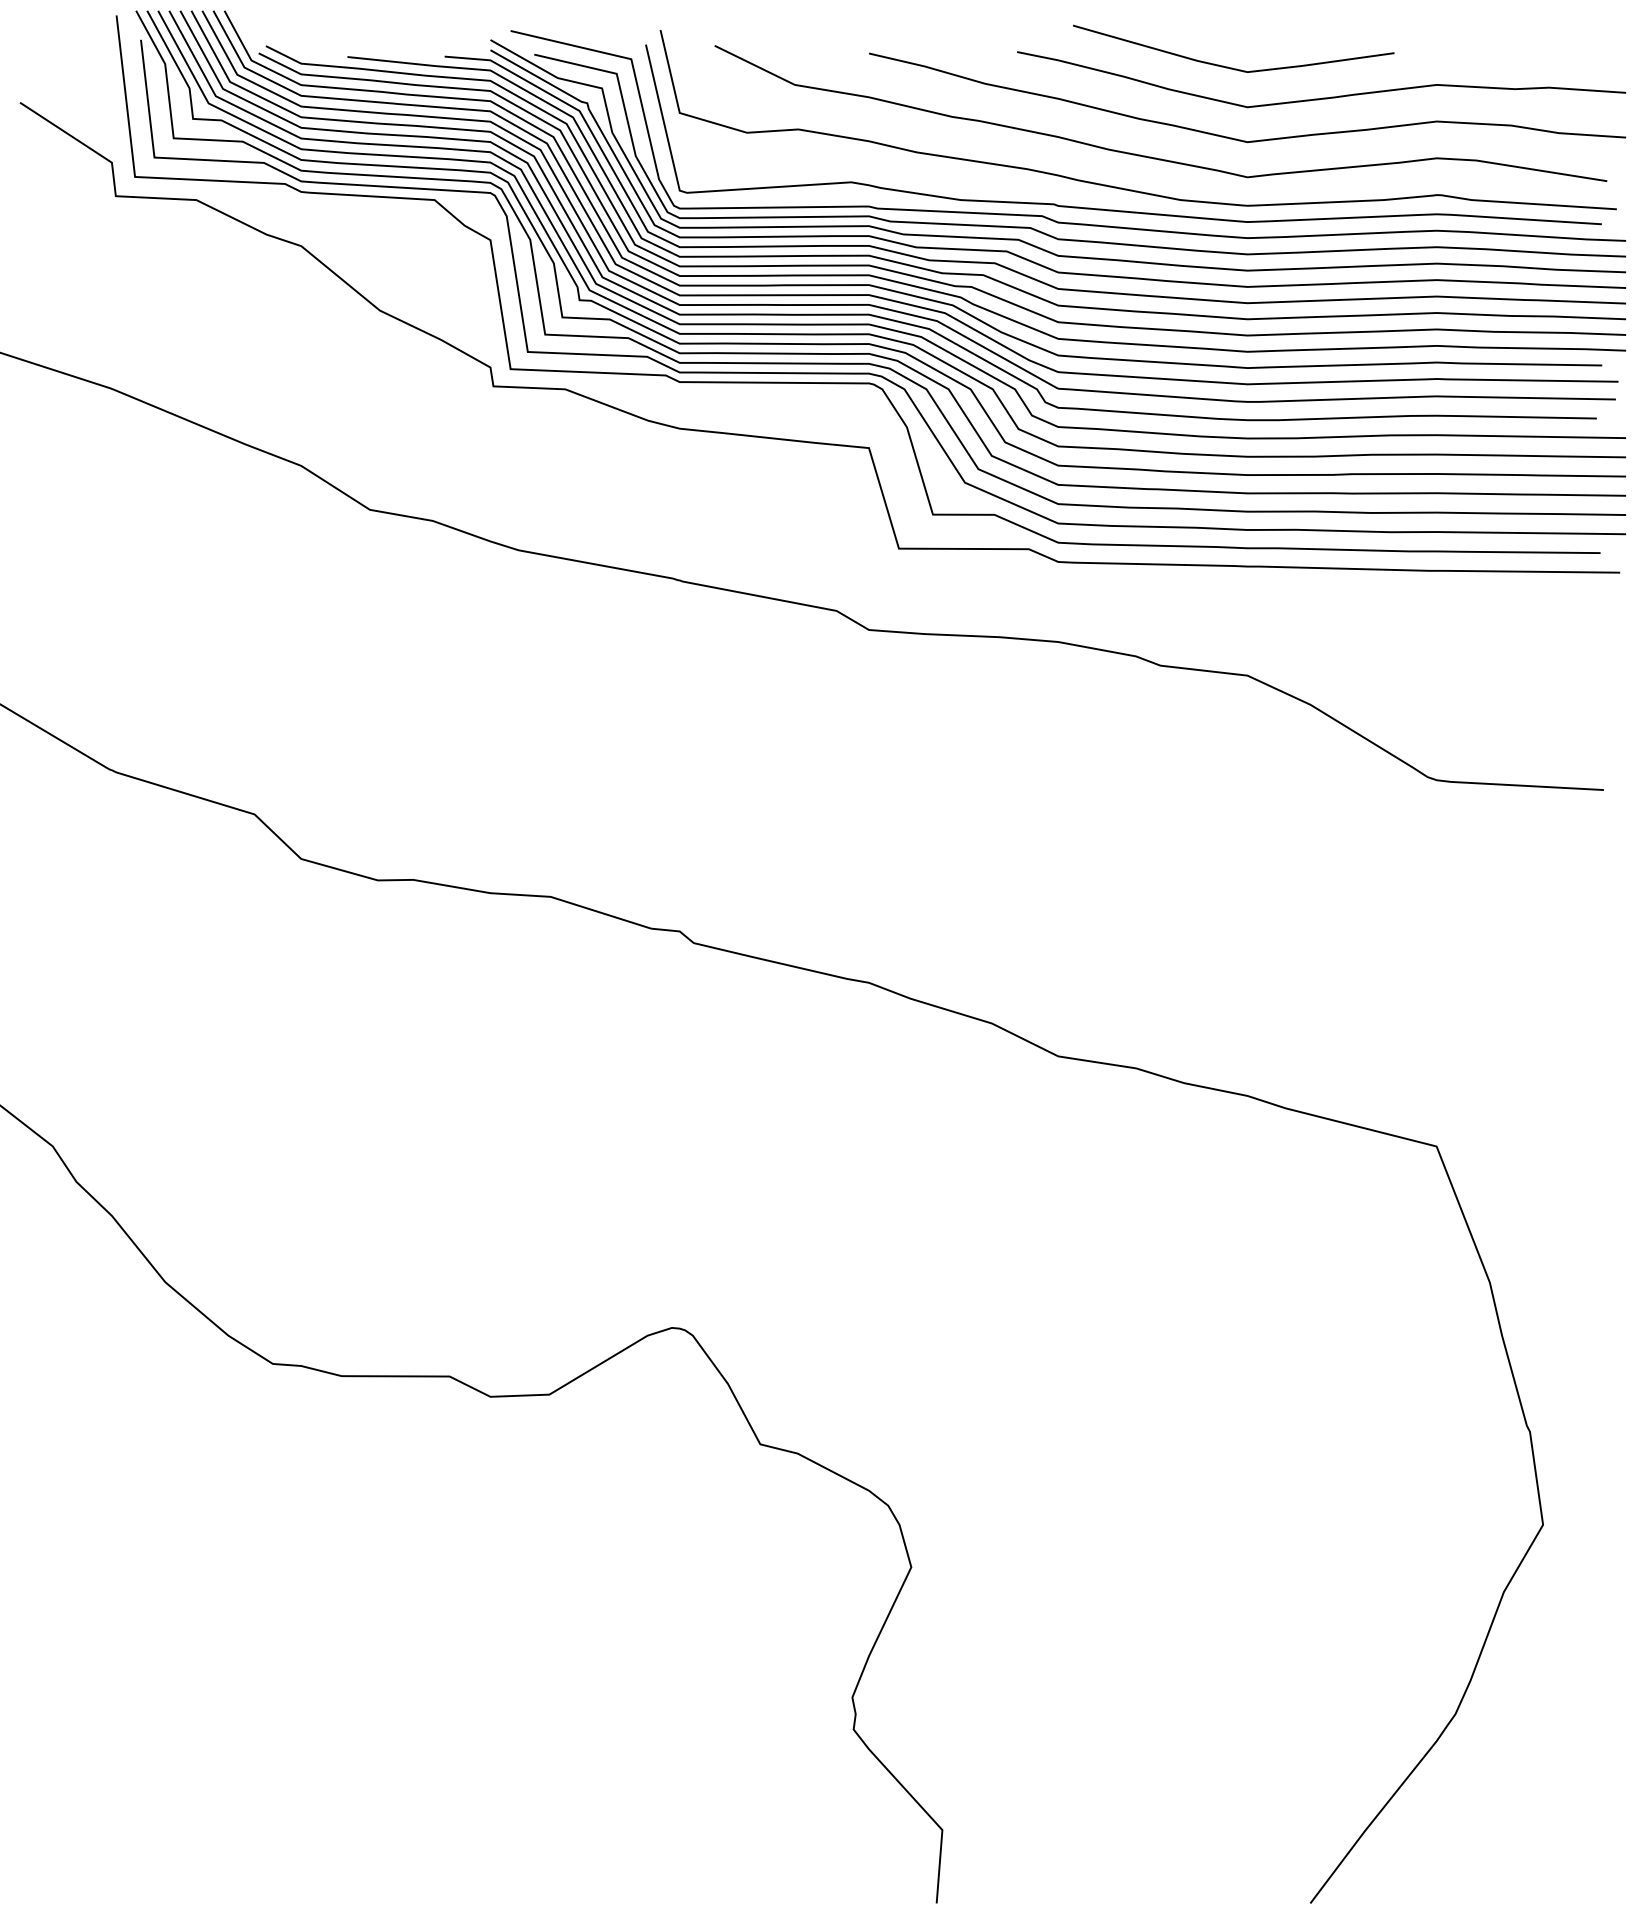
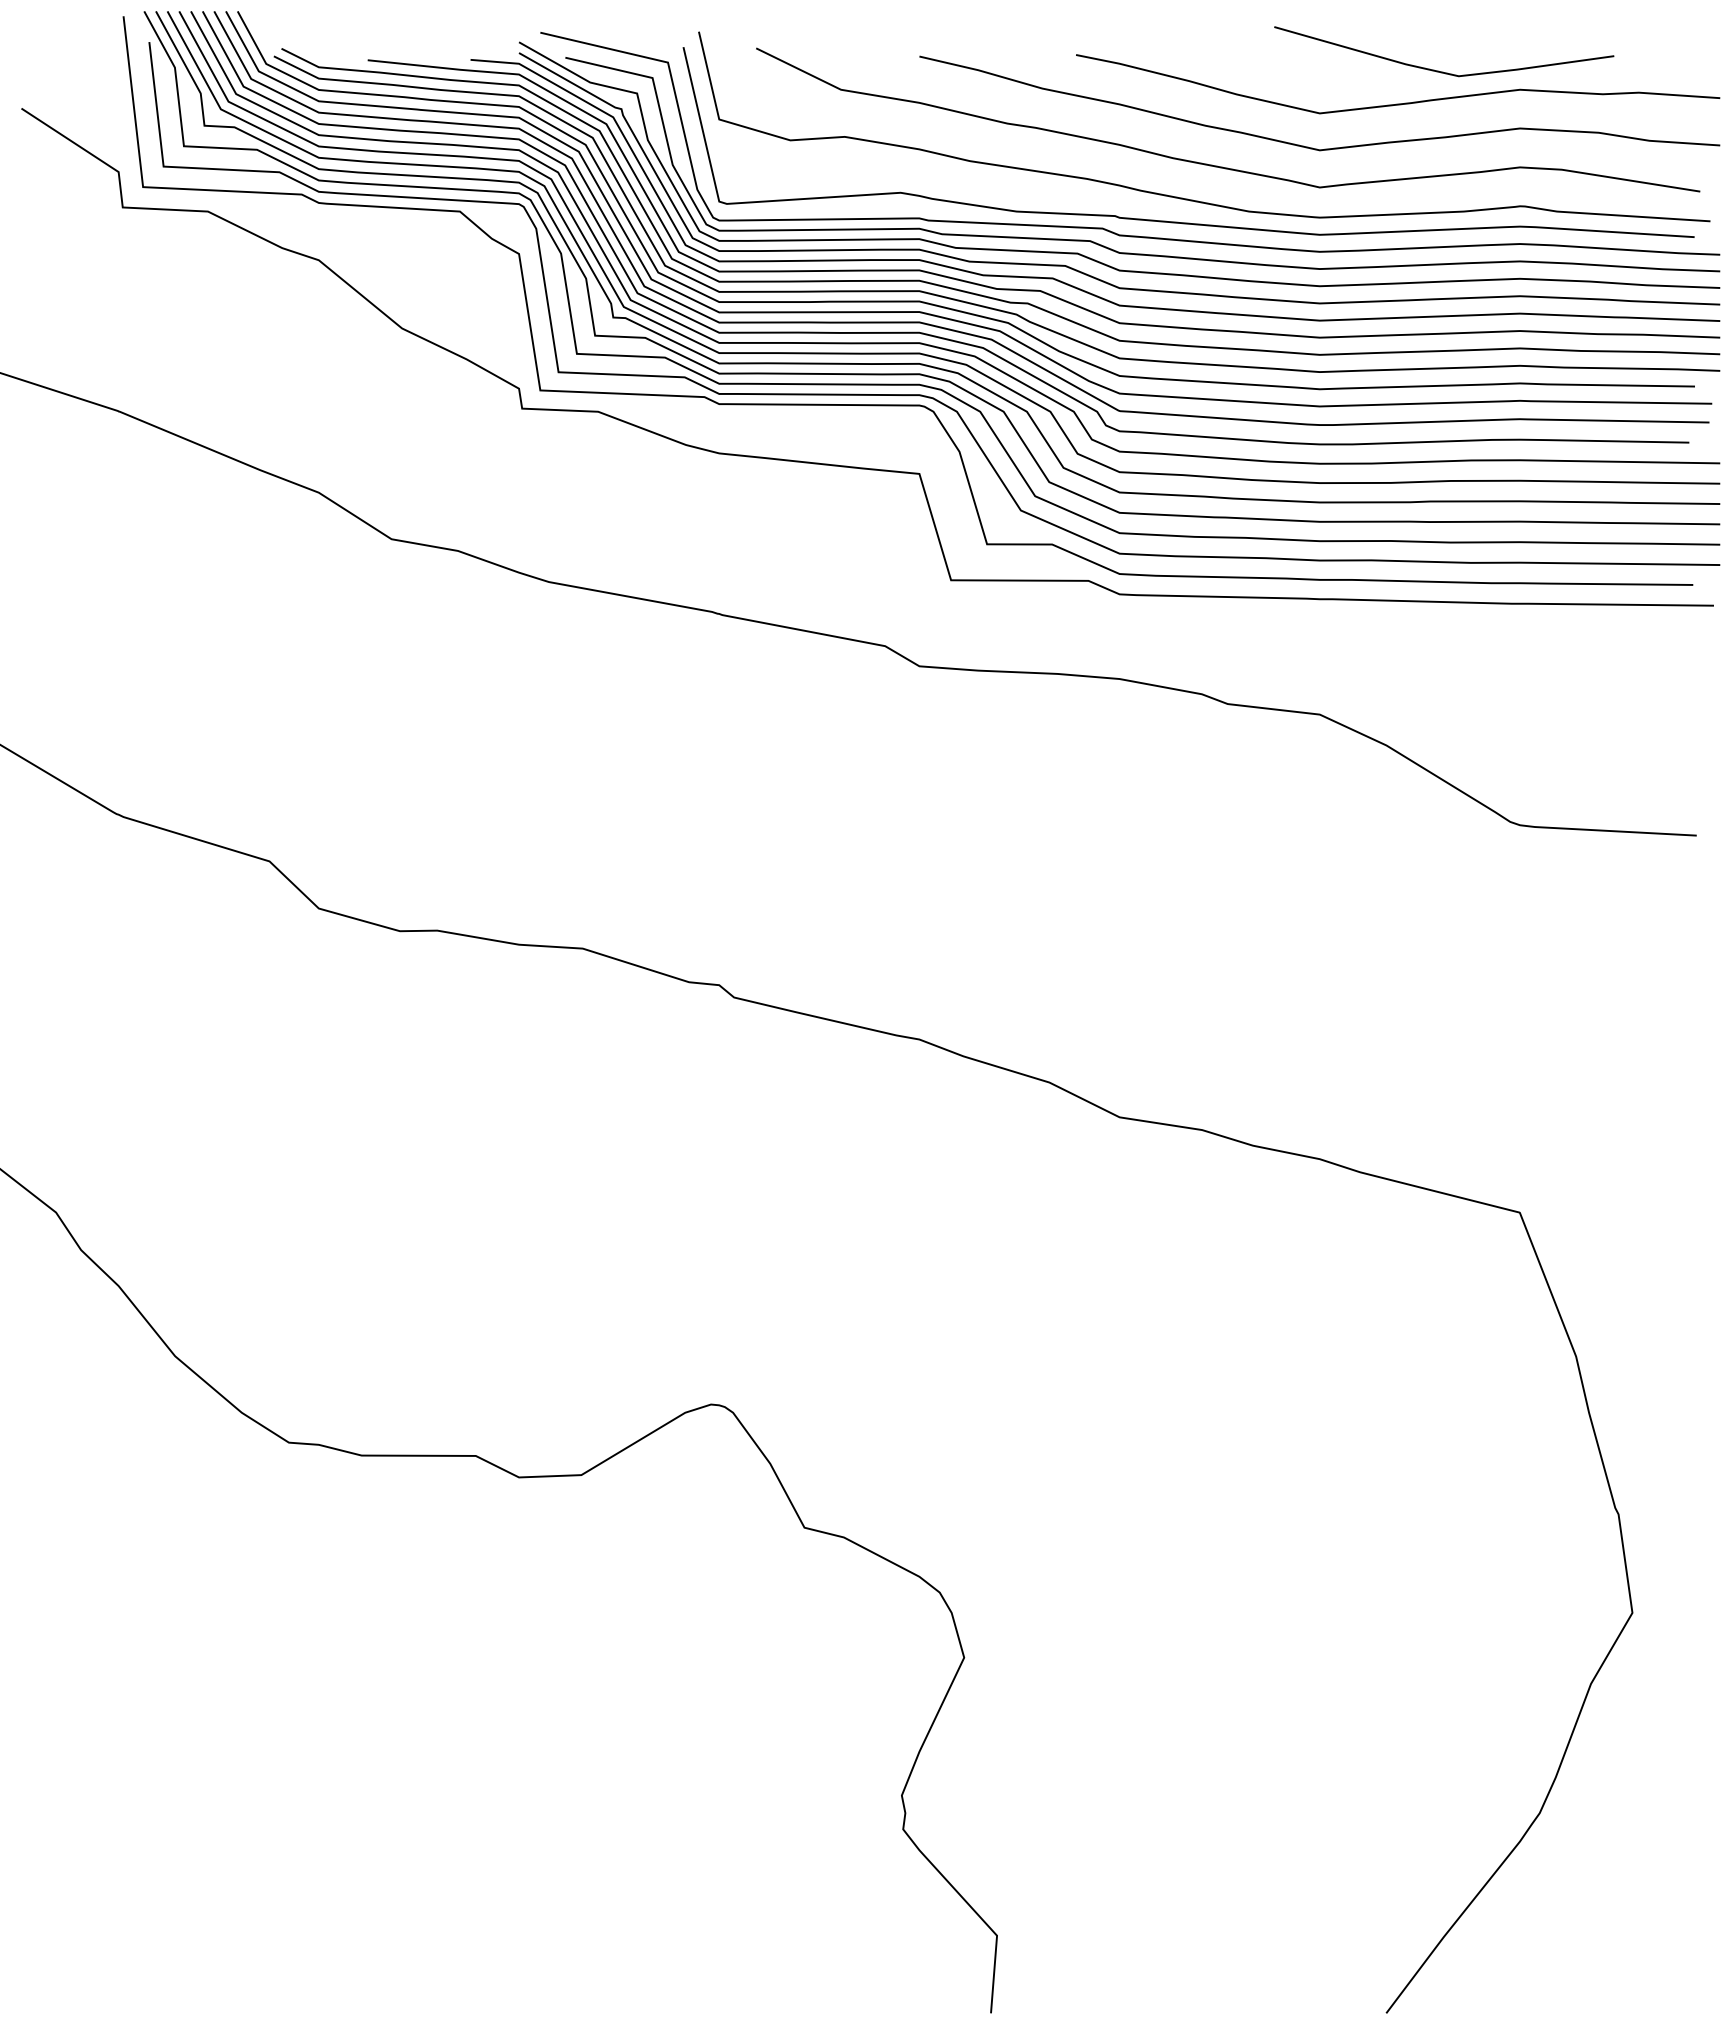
line: (1228, 66) -> (1438, 70), moved

